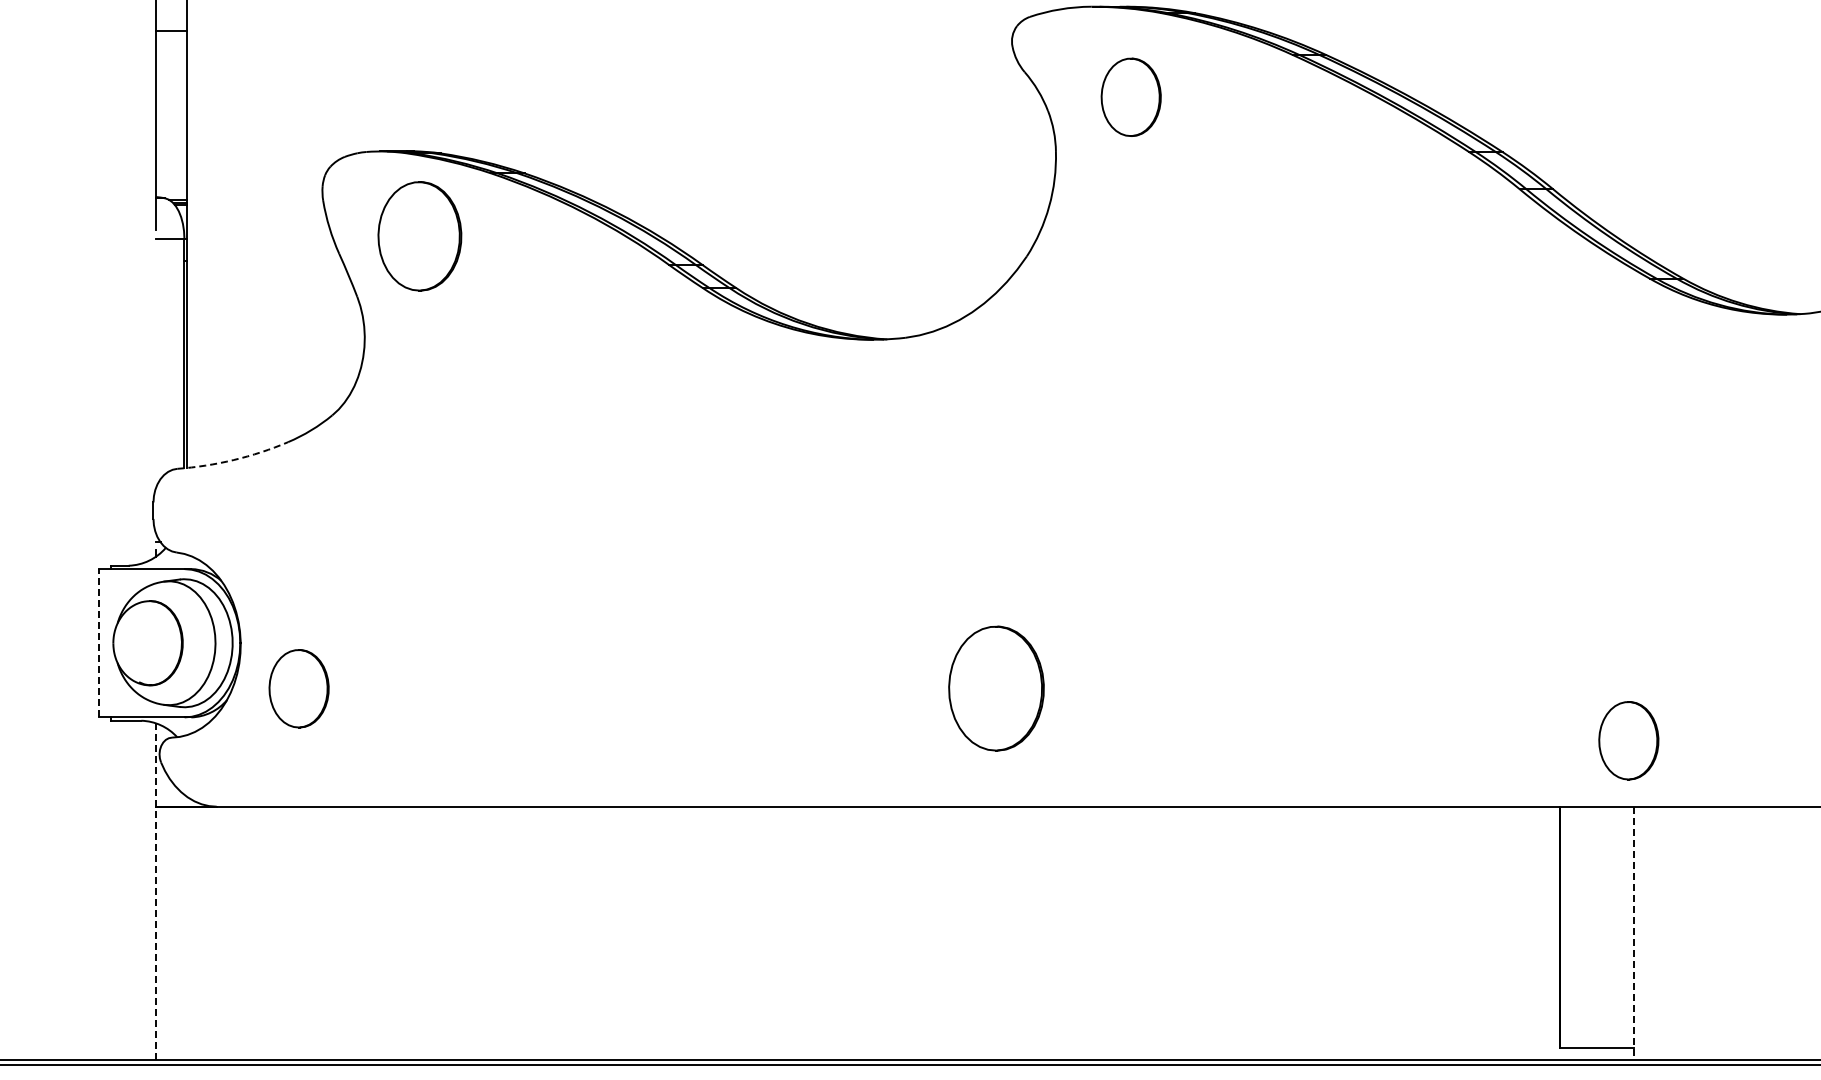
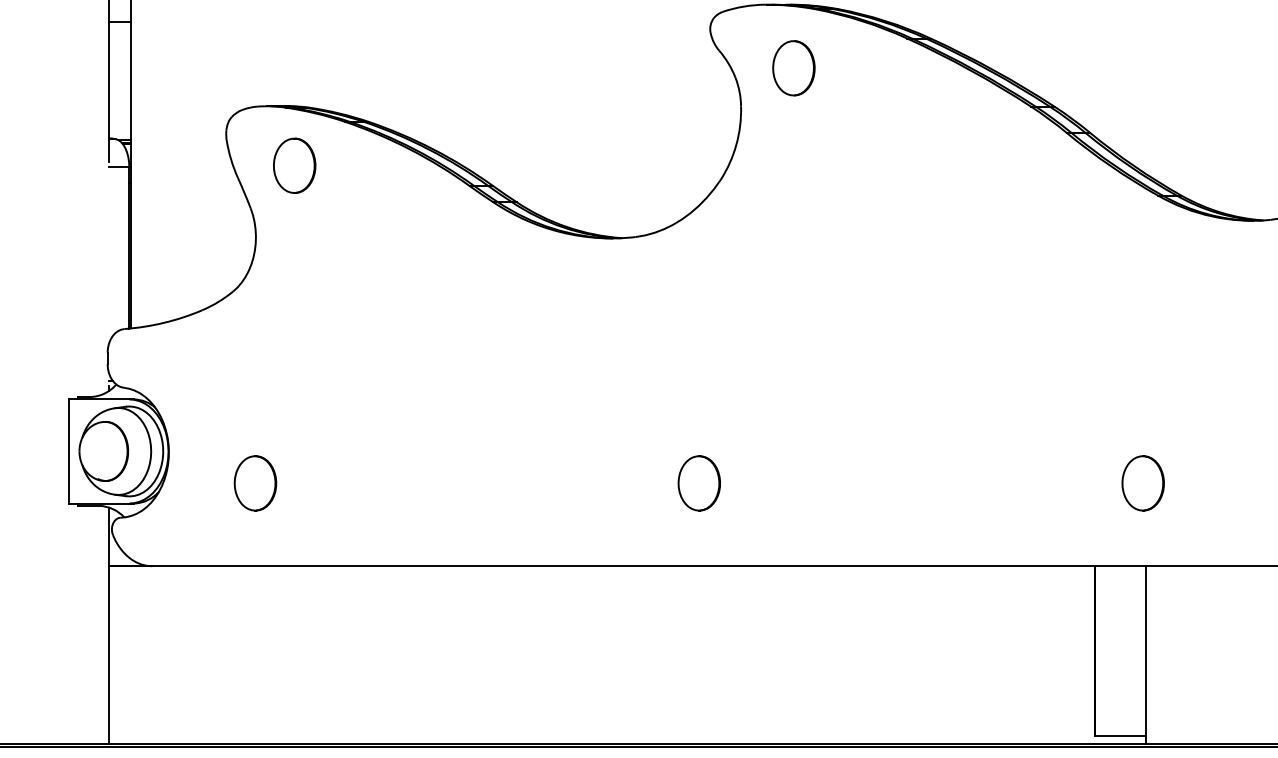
part: (419, 235) -> (294, 165), size x0.71
arc: (233, 460) -> (163, 323), dashed -> solid
line: (98, 642) -> (69, 450), dashed -> solid
part: (298, 688) -> (255, 483), moved
part: (996, 688) -> (699, 483), size x0.62
part: (1628, 740) -> (1142, 483), moved
line: (156, 890) -> (109, 625), dashed -> solid
line: (1633, 933) -> (1146, 655), dashed -> solid

